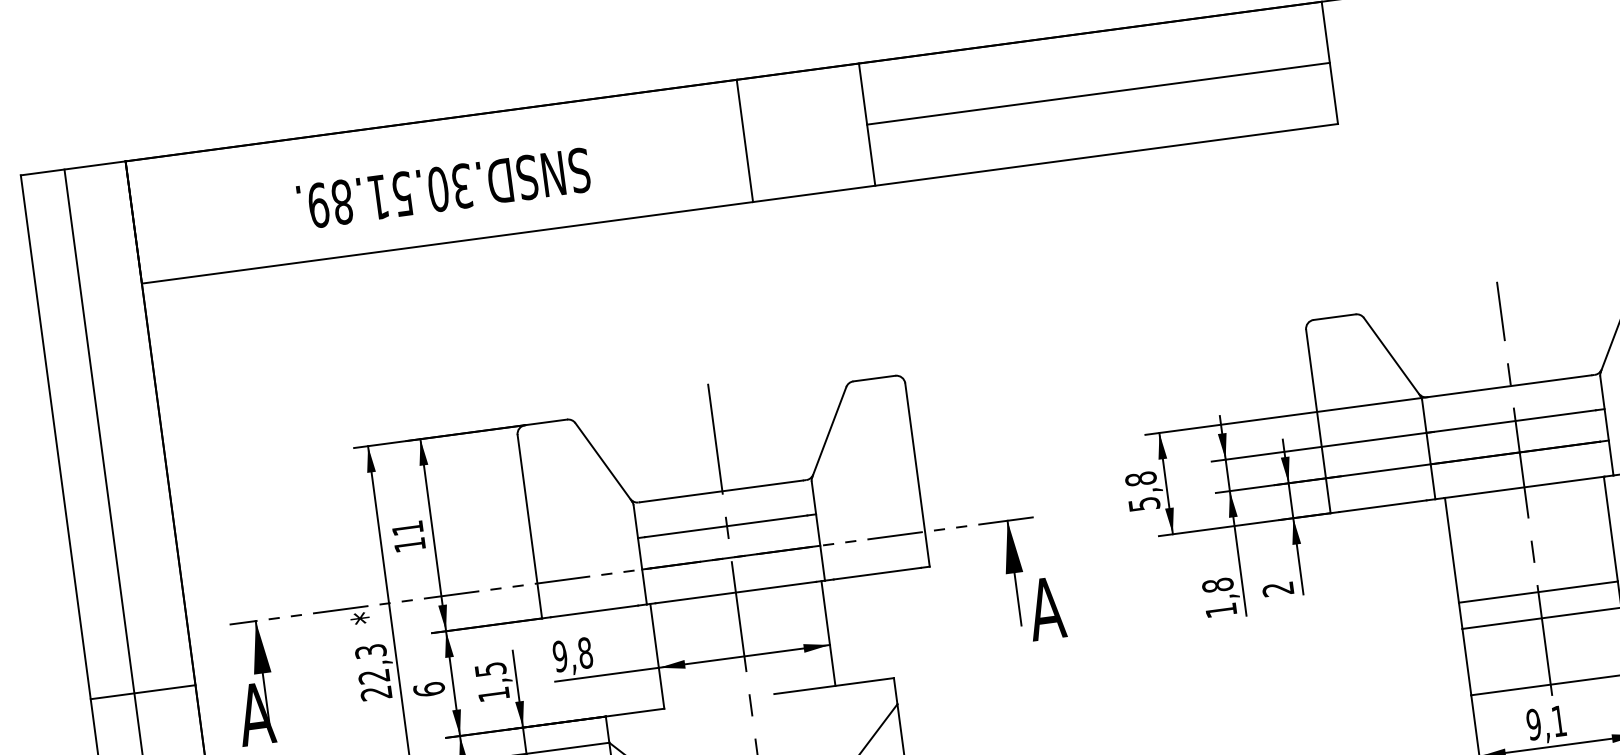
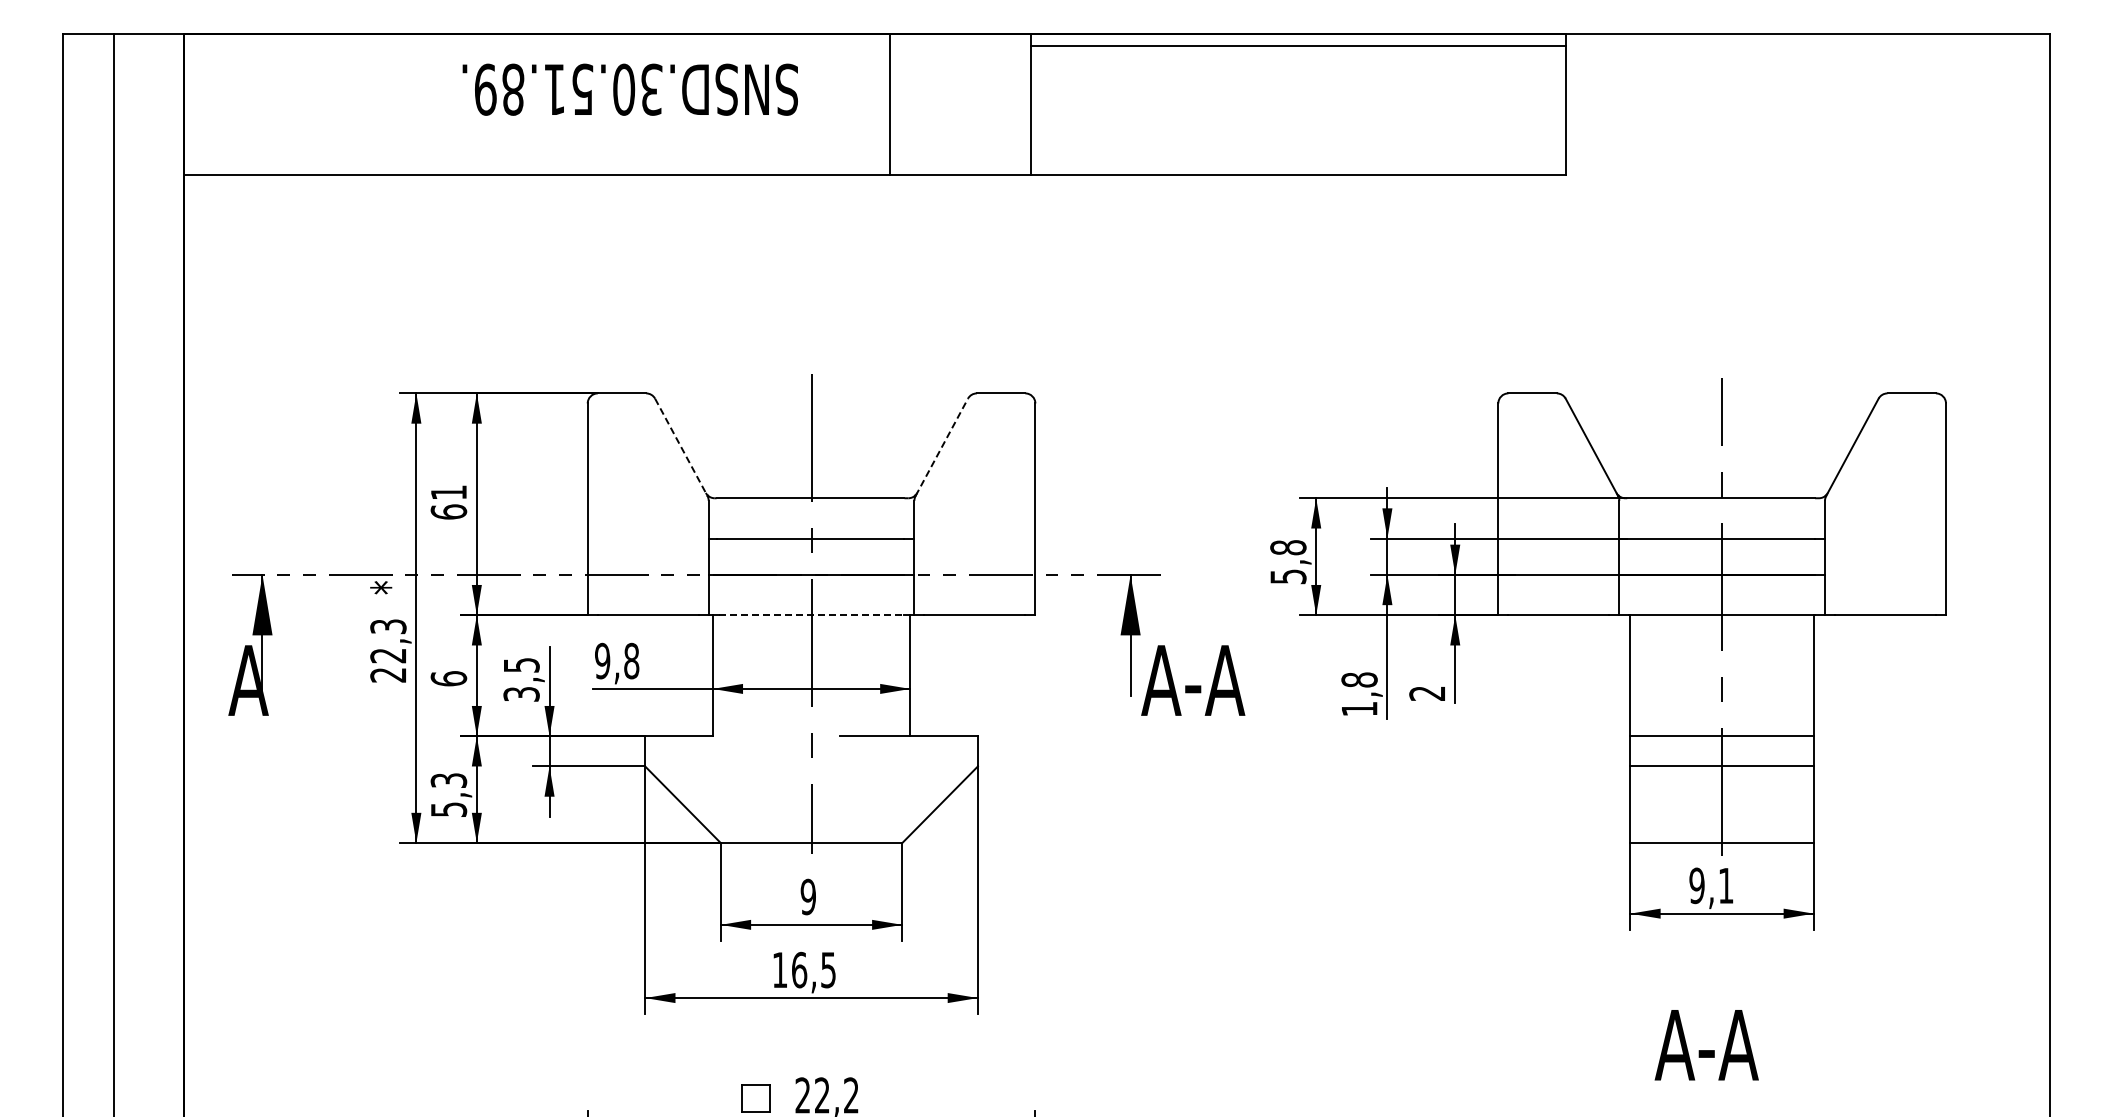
line: (1098, 94) -> (1298, 46), moved
text: (443, 188) -> (629, 89), moved
line: (829, 431) -> (942, 446), solid -> dashed
line: (603, 462) -> (681, 447), solid -> dashed
text: (409, 544) -> (448, 511), 11 -> 61
line: (735, 592) -> (811, 615), solid -> dashed
text: (1093, 602) -> (1215, 680), A -> A-A
line: (142, 692) -> (123, 638), removed
text: (493, 694) -> (521, 694), 1,5 -> 3,5

